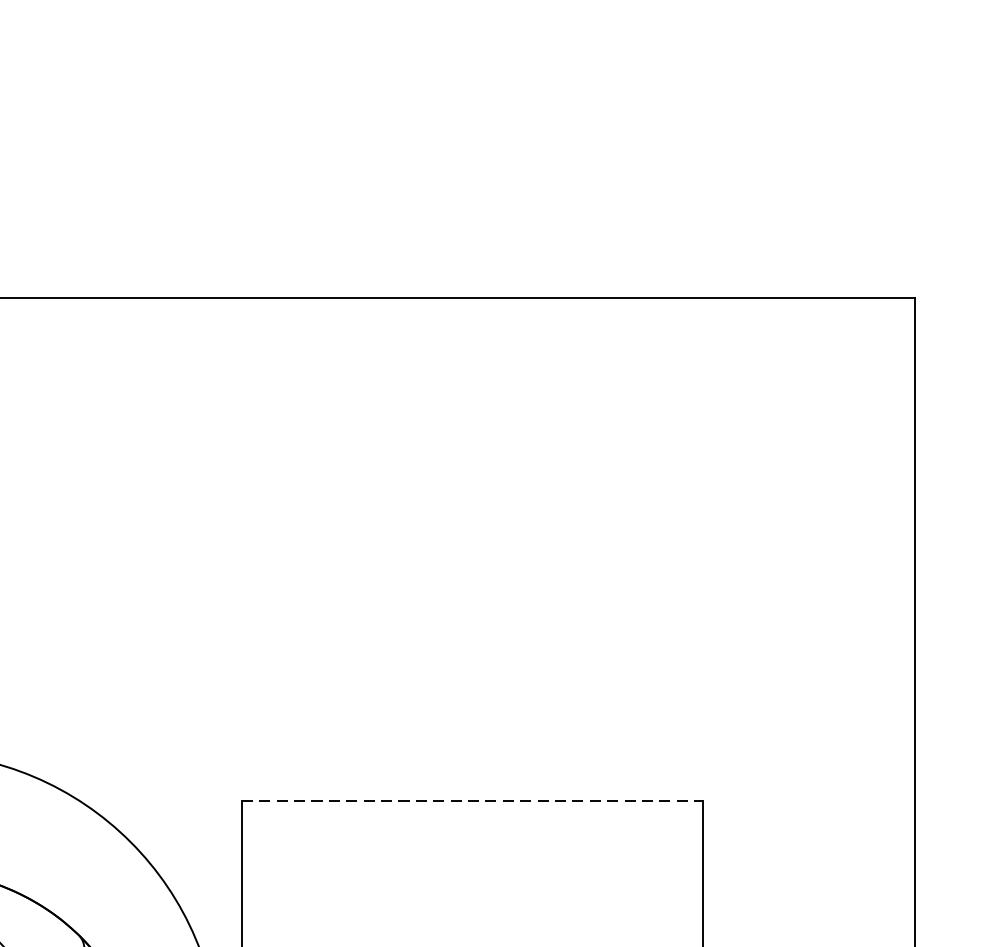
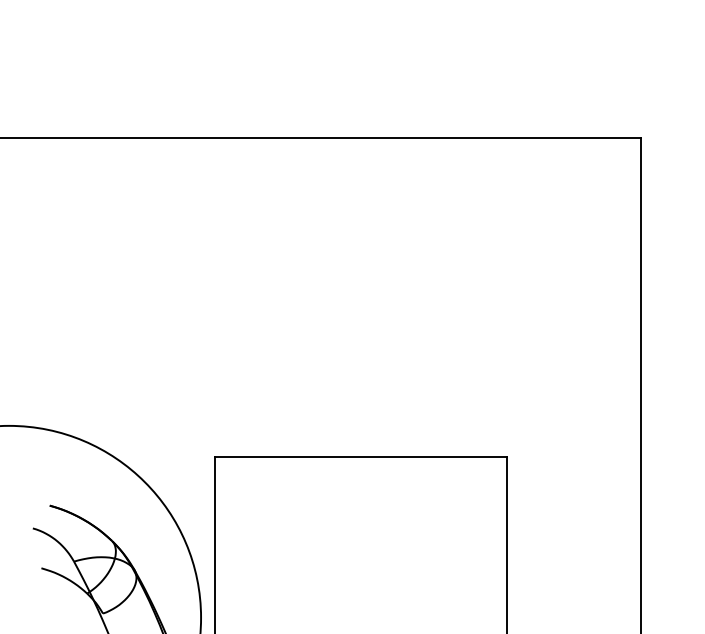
line: (471, 801) -> (360, 456), dashed -> solid

